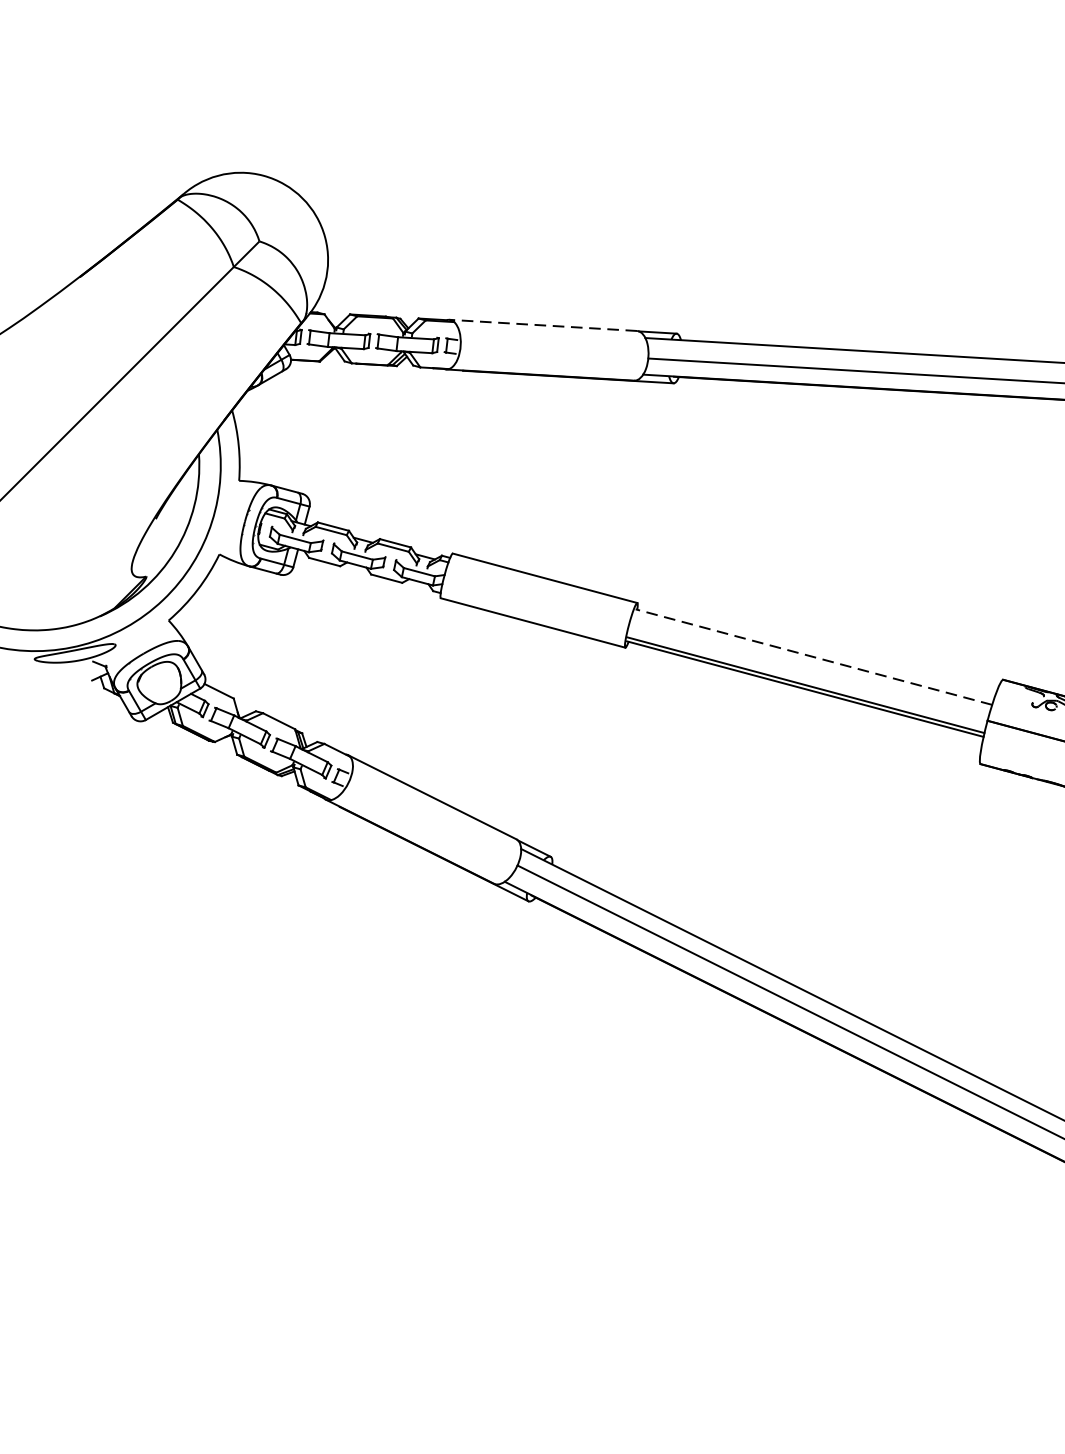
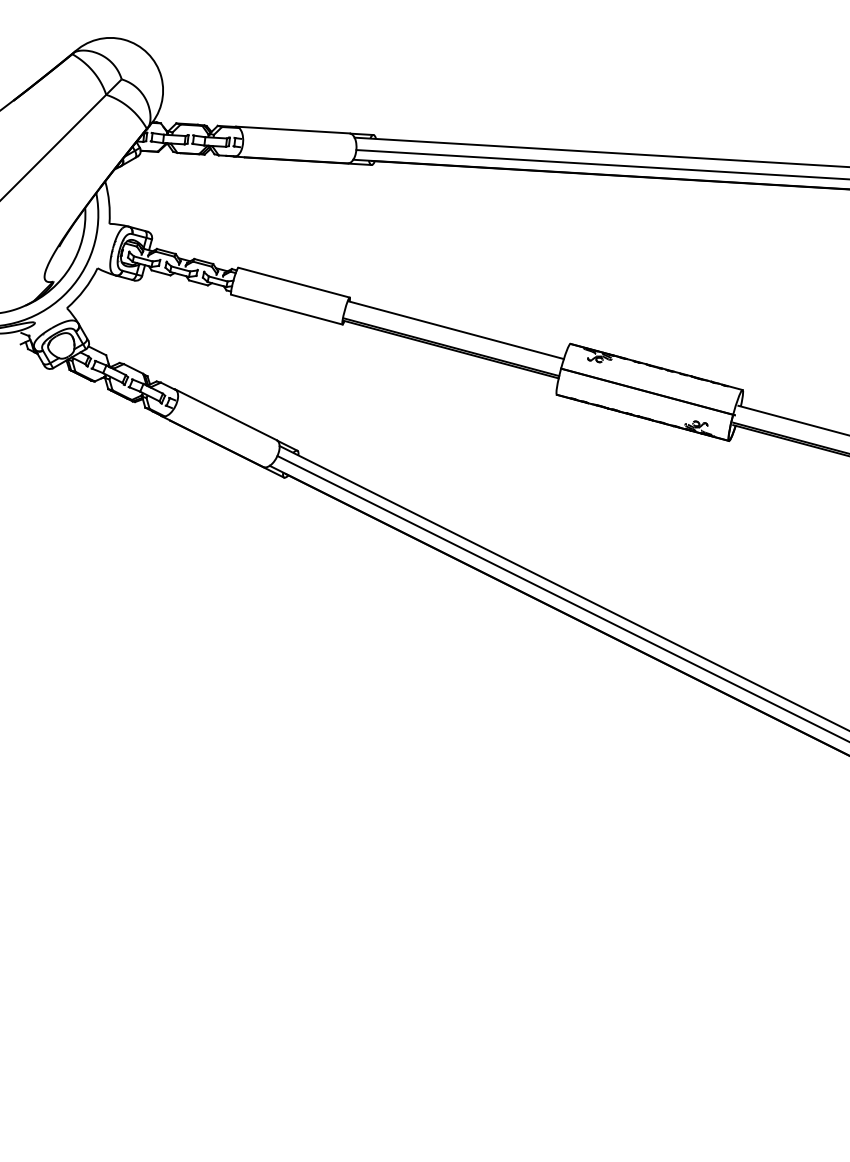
line: (542, 326) -> (292, 130), dashed -> solid
line: (812, 657) -> (455, 330), dashed -> solid

